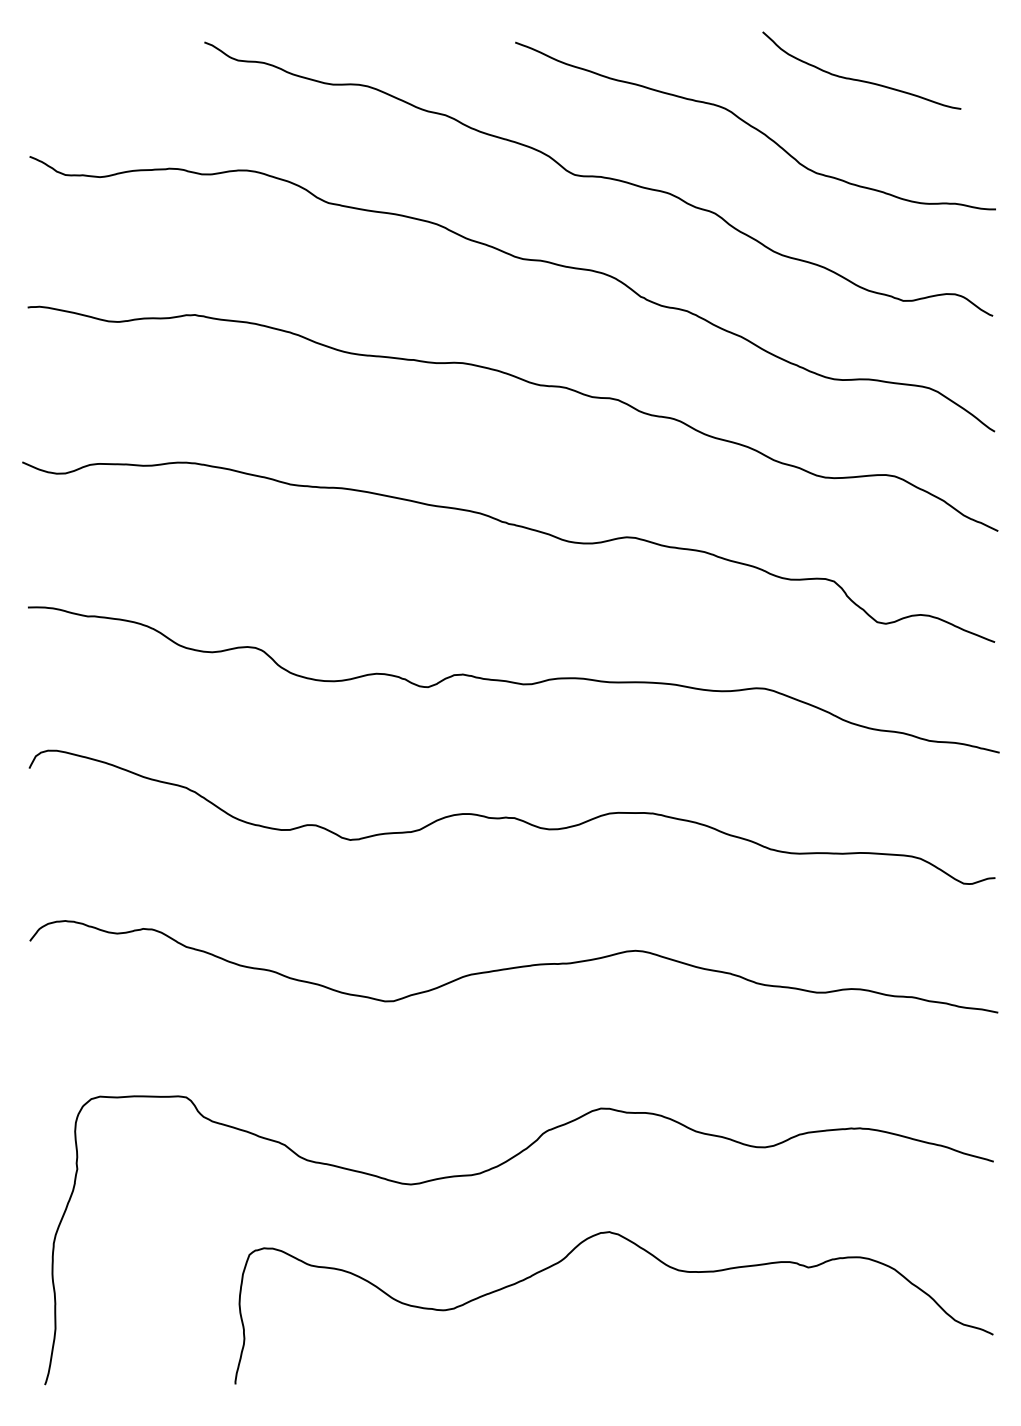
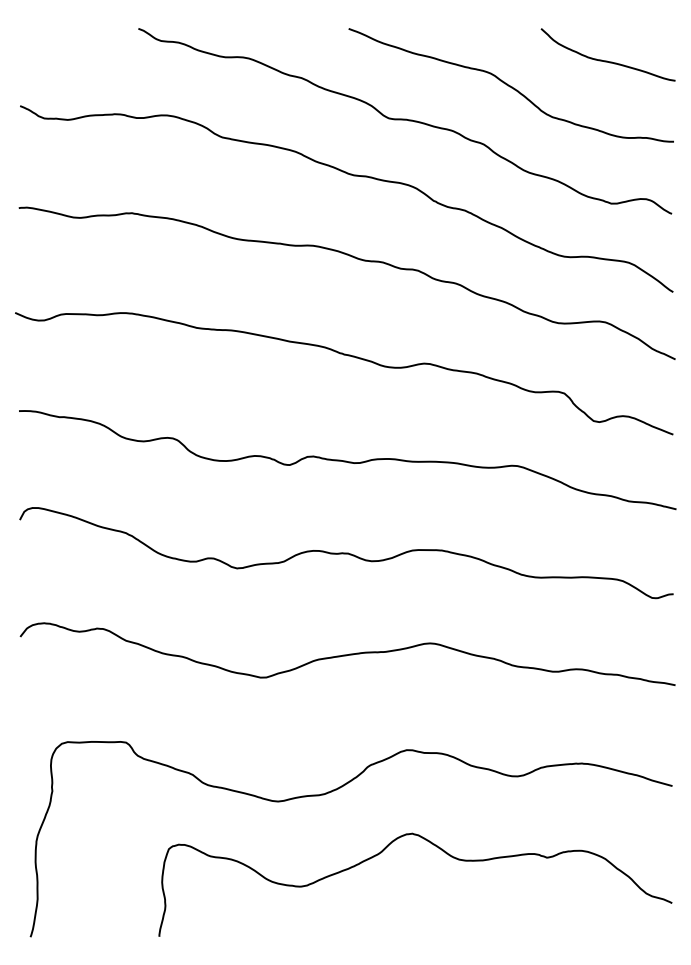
curve: (860, 78) -> (607, 60), moved

